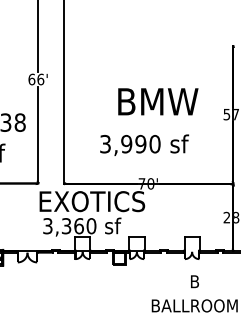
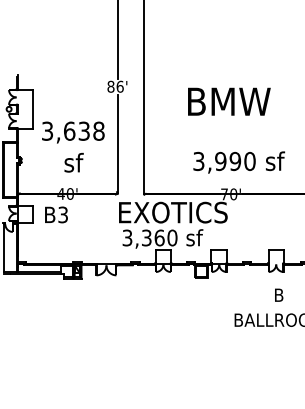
text: (31, 79) -> (110, 86), 66' -> 86'
text: (158, 101) -> (229, 101), moved
text: (144, 145) -> (239, 162), moved

